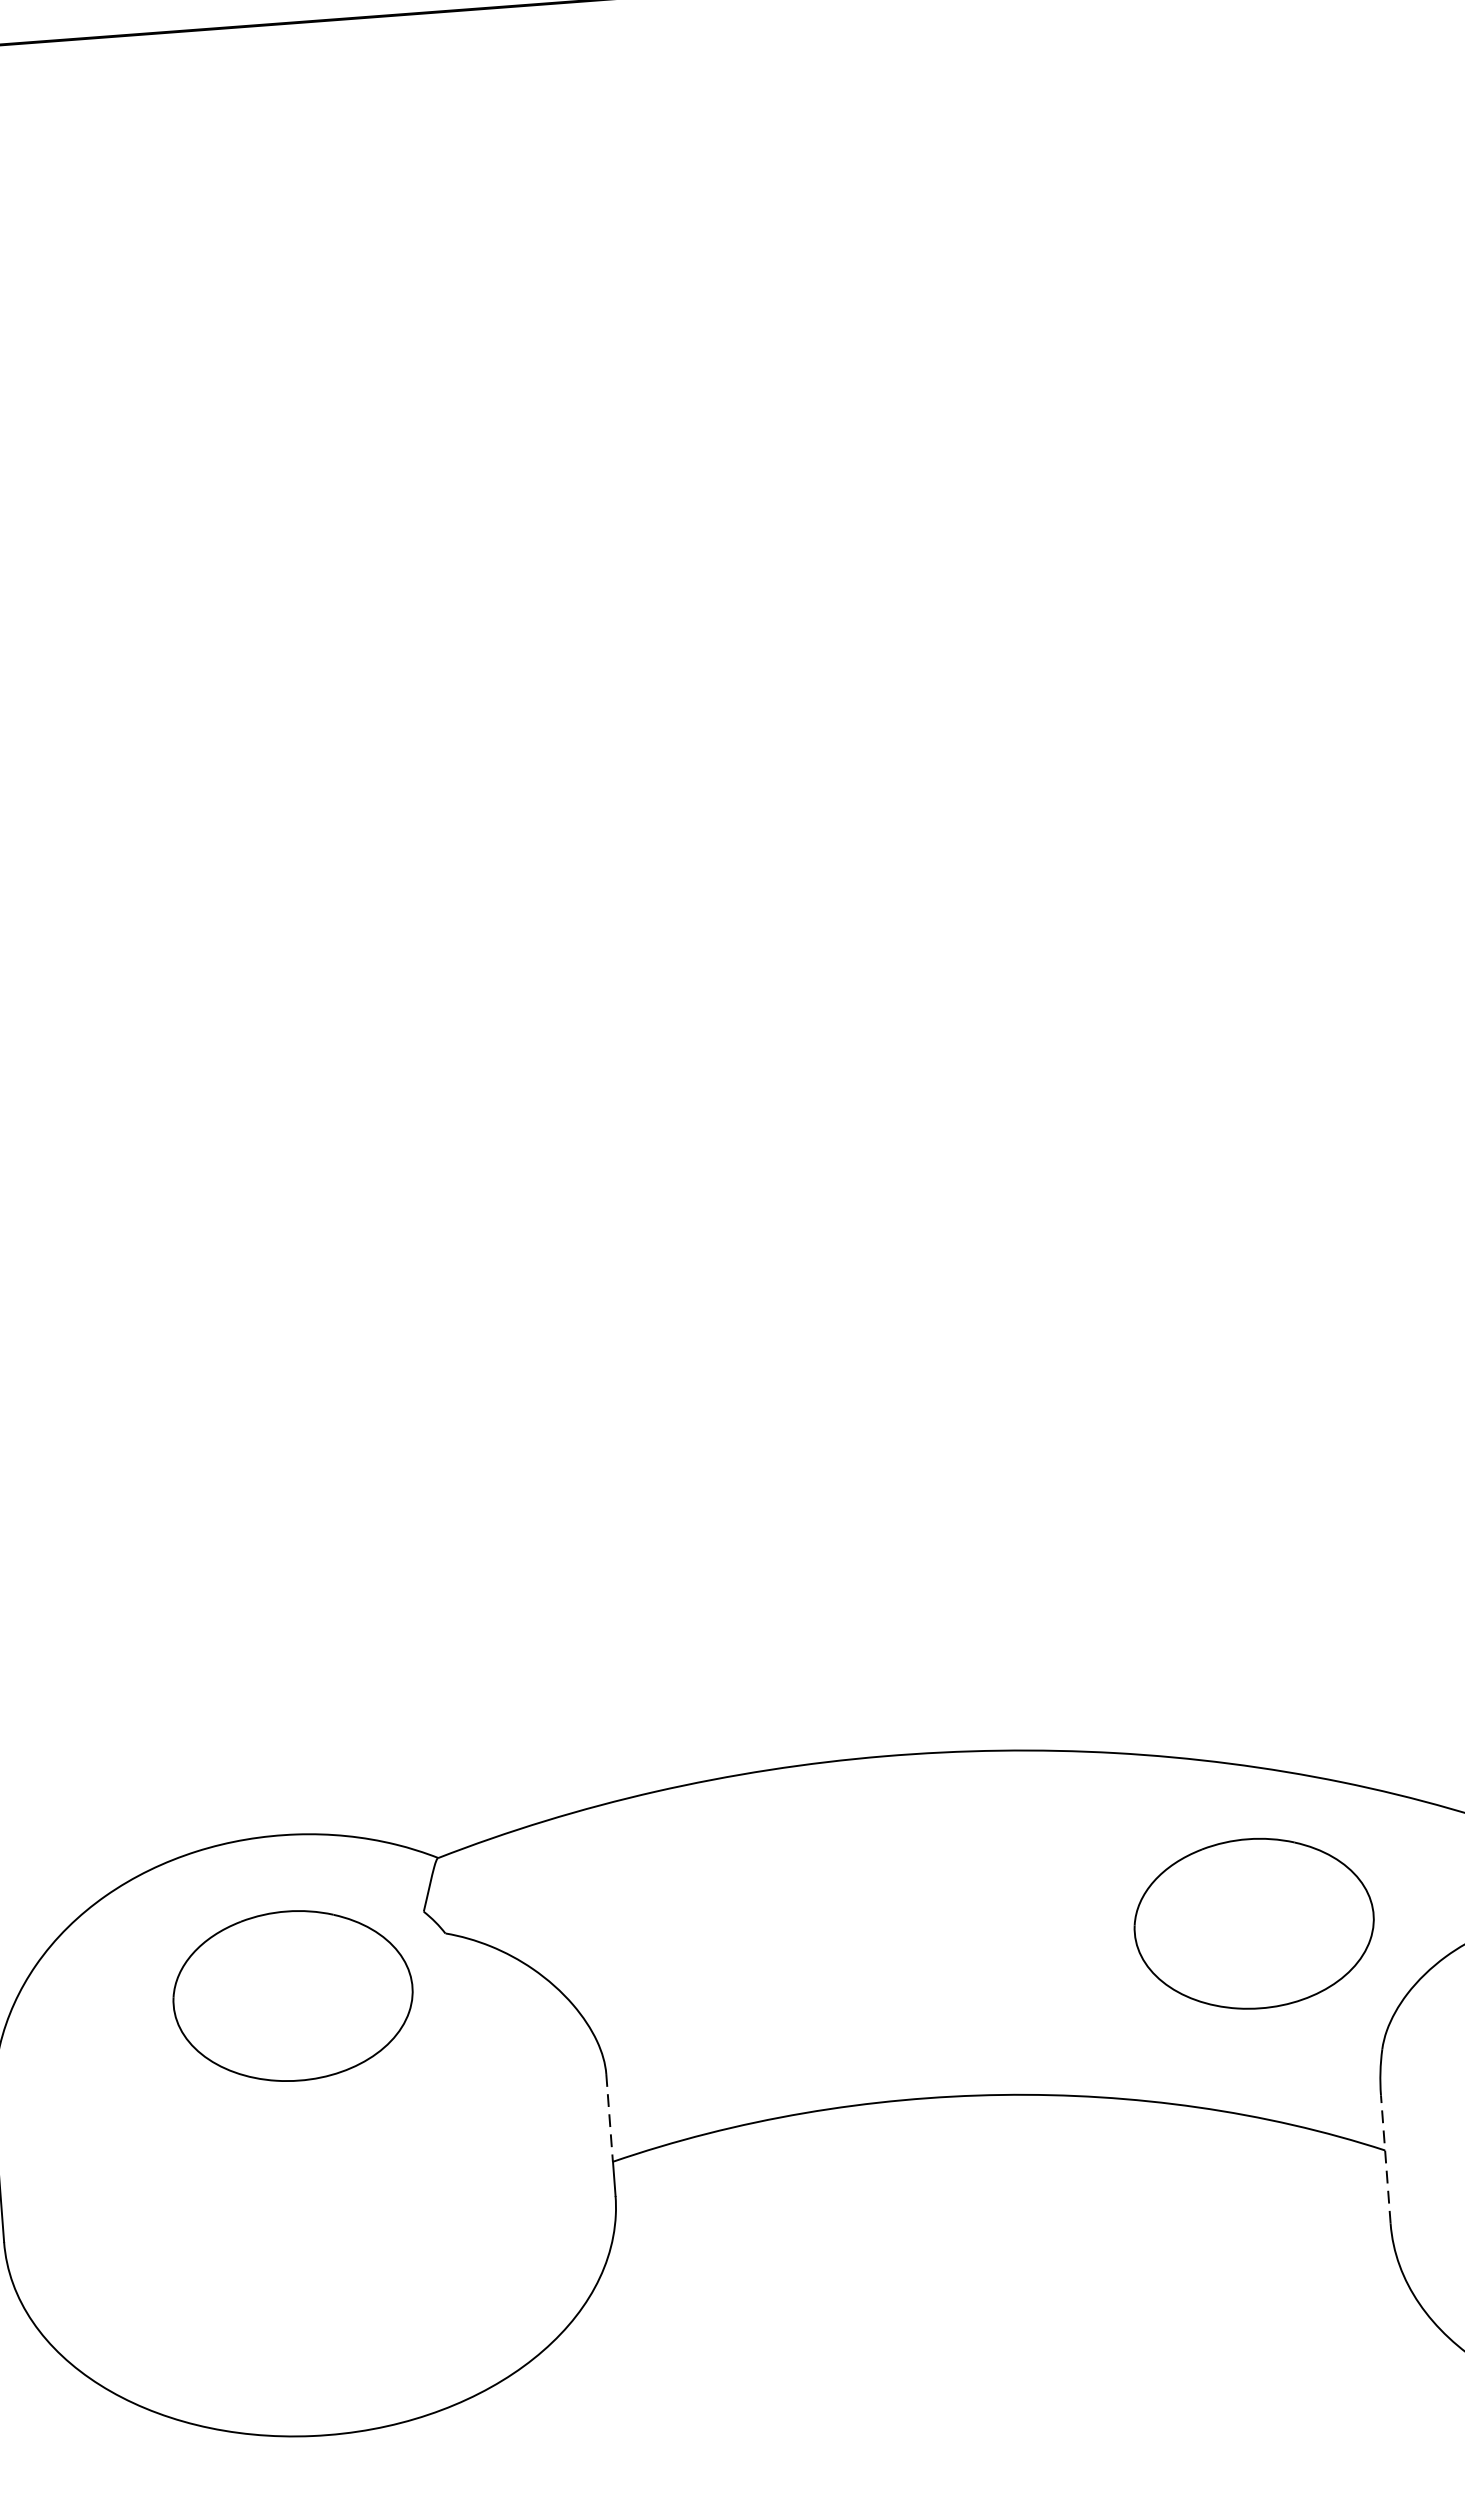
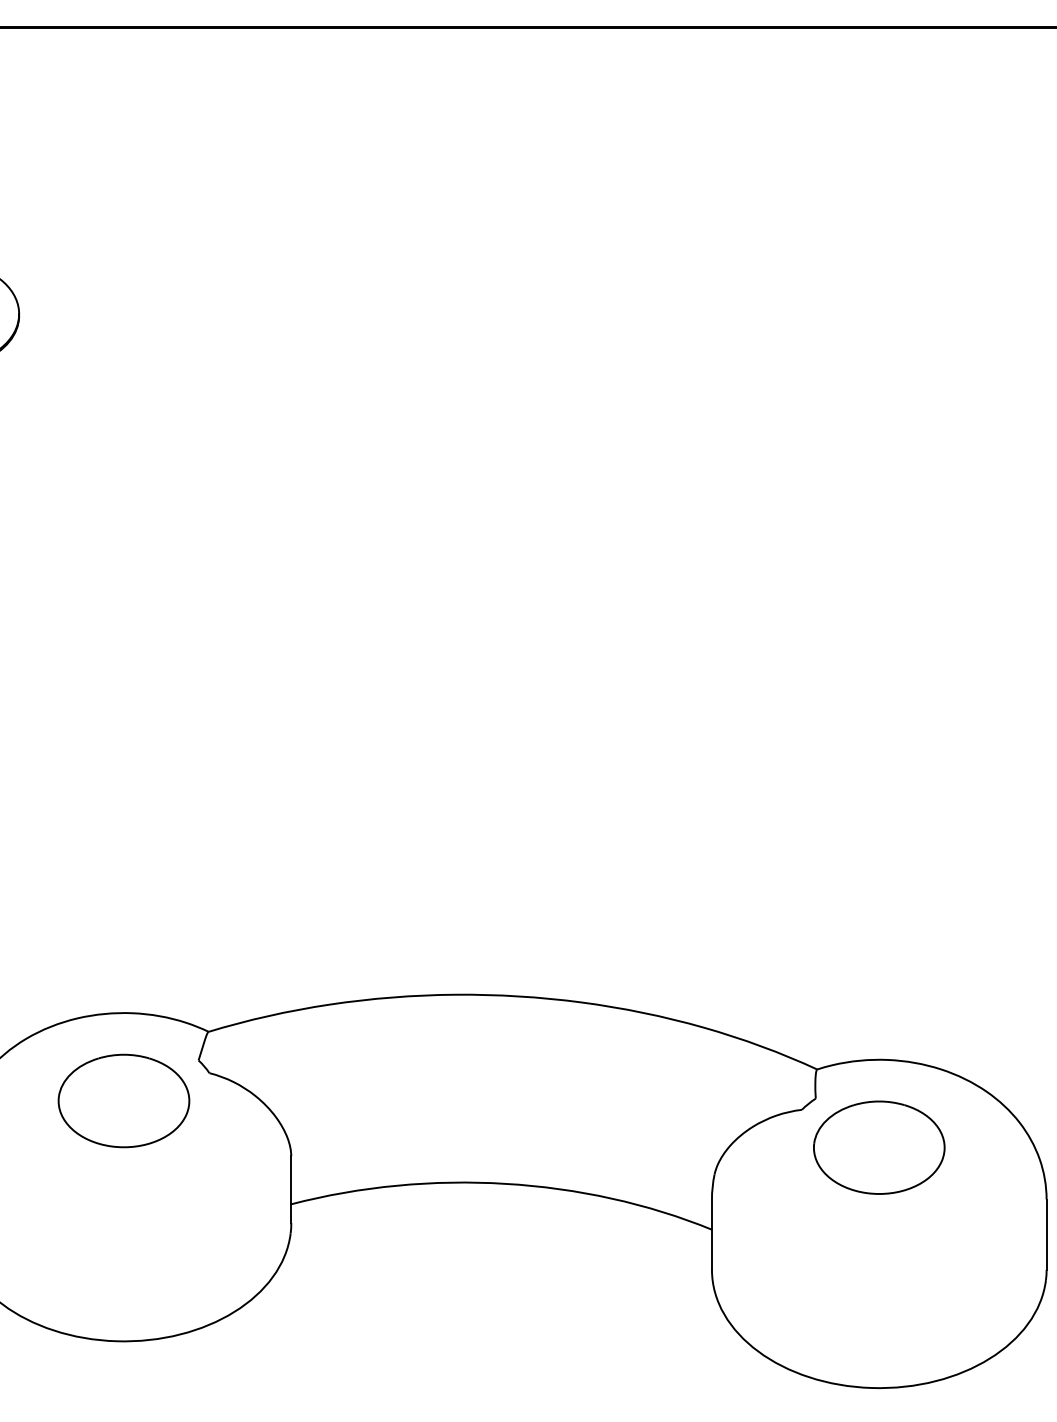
part: (1253, 1922) -> (649, 1100), removed
line: (610, 2118) -> (291, 1180), dashed -> solid
line: (1384, 2159) -> (711, 1234), dashed -> solid

